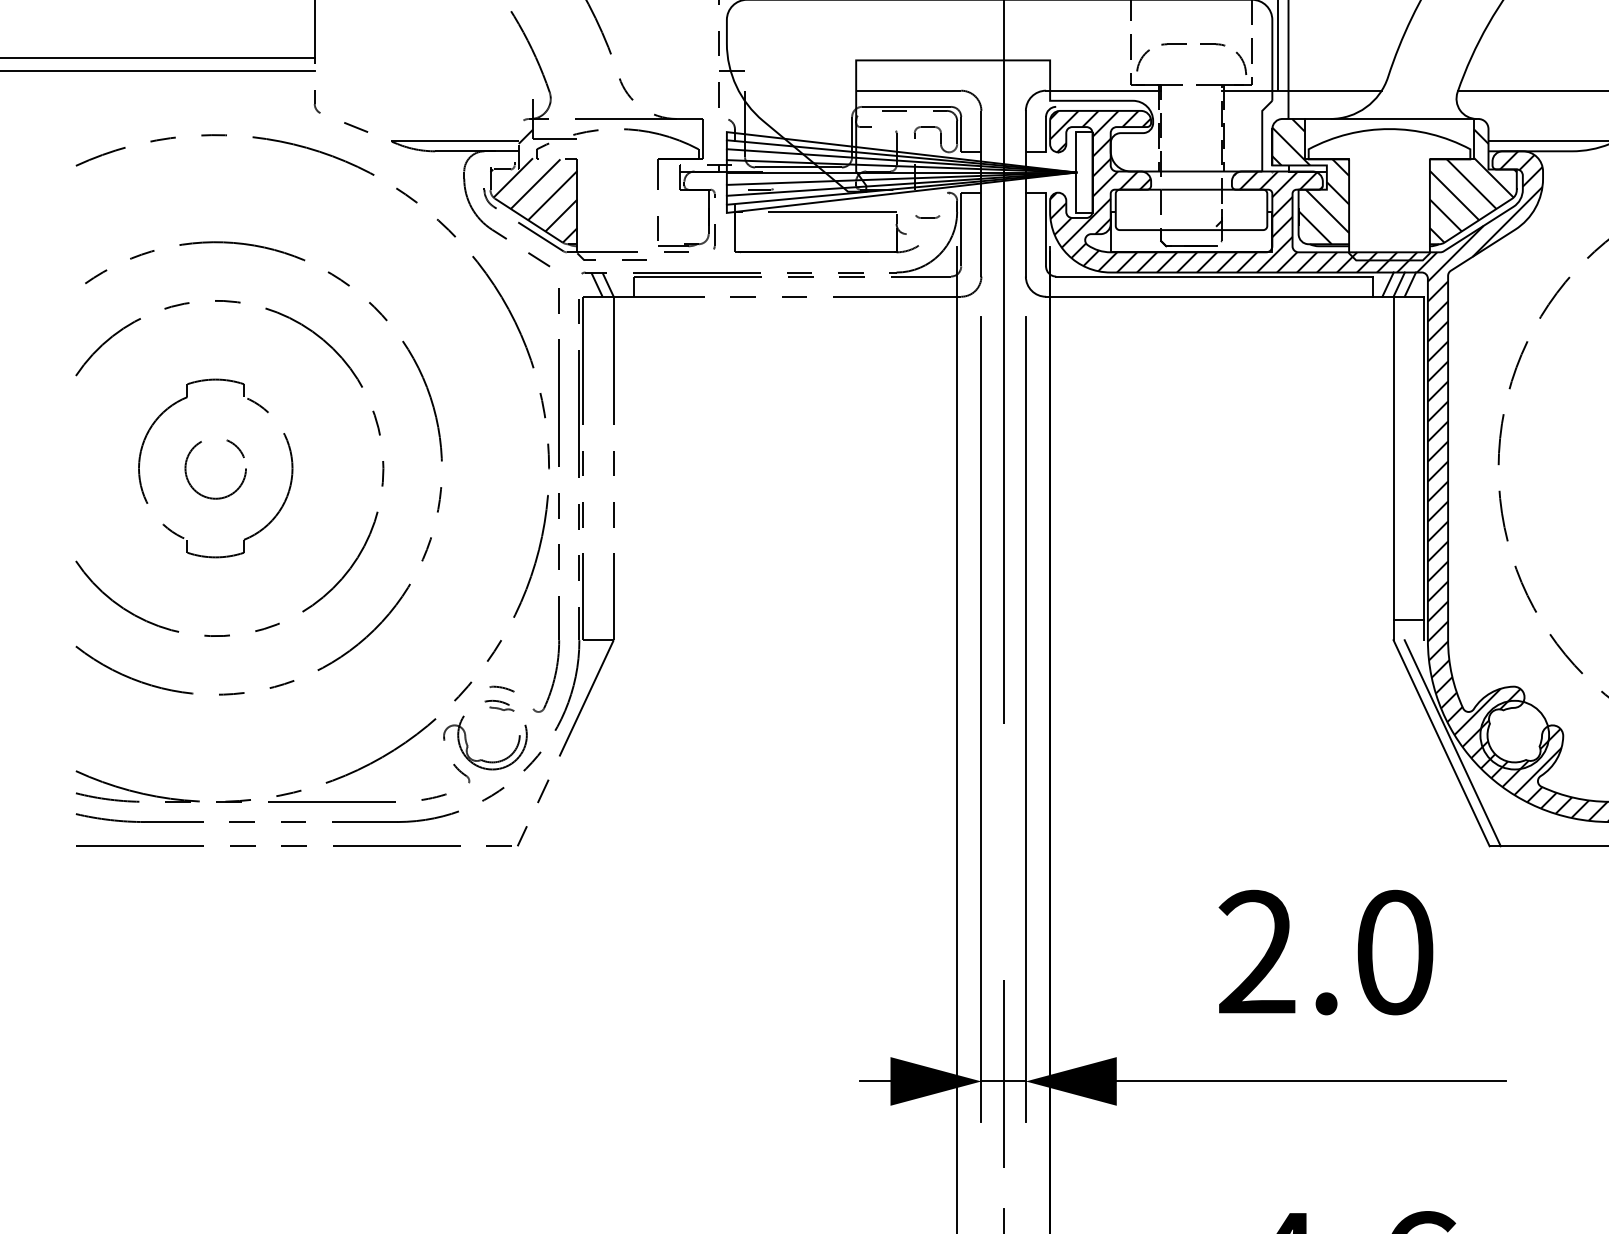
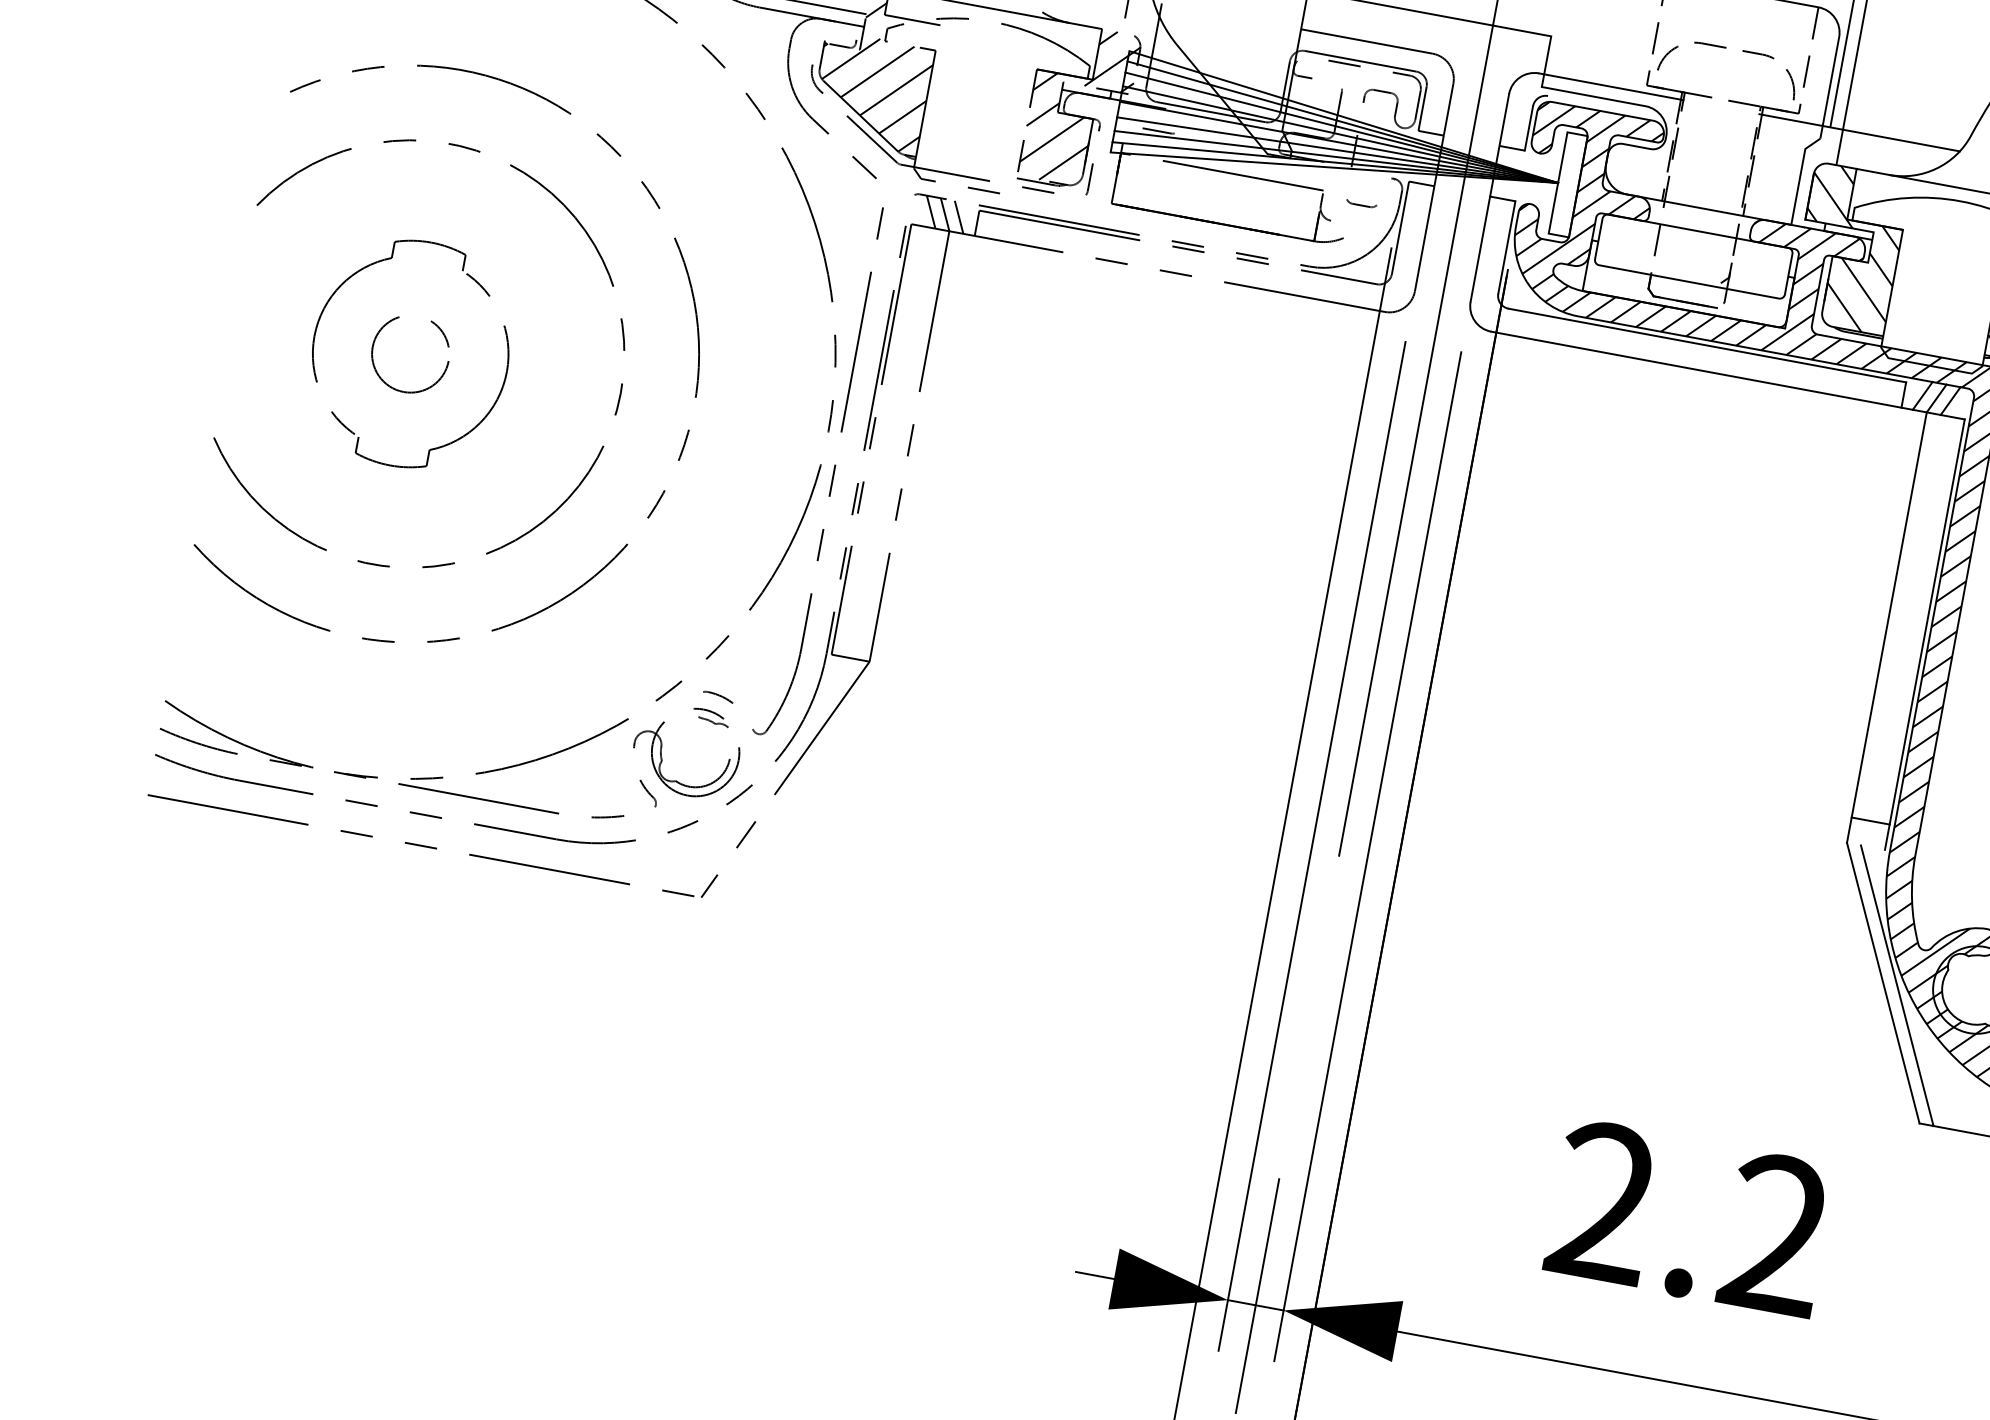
hatch: (696, 181) -> (1079, 106), added
line: (618, 284) -> (958, 216), added
text: (1394, 952) -> (1775, 1234), 2.0 -> 2.2

